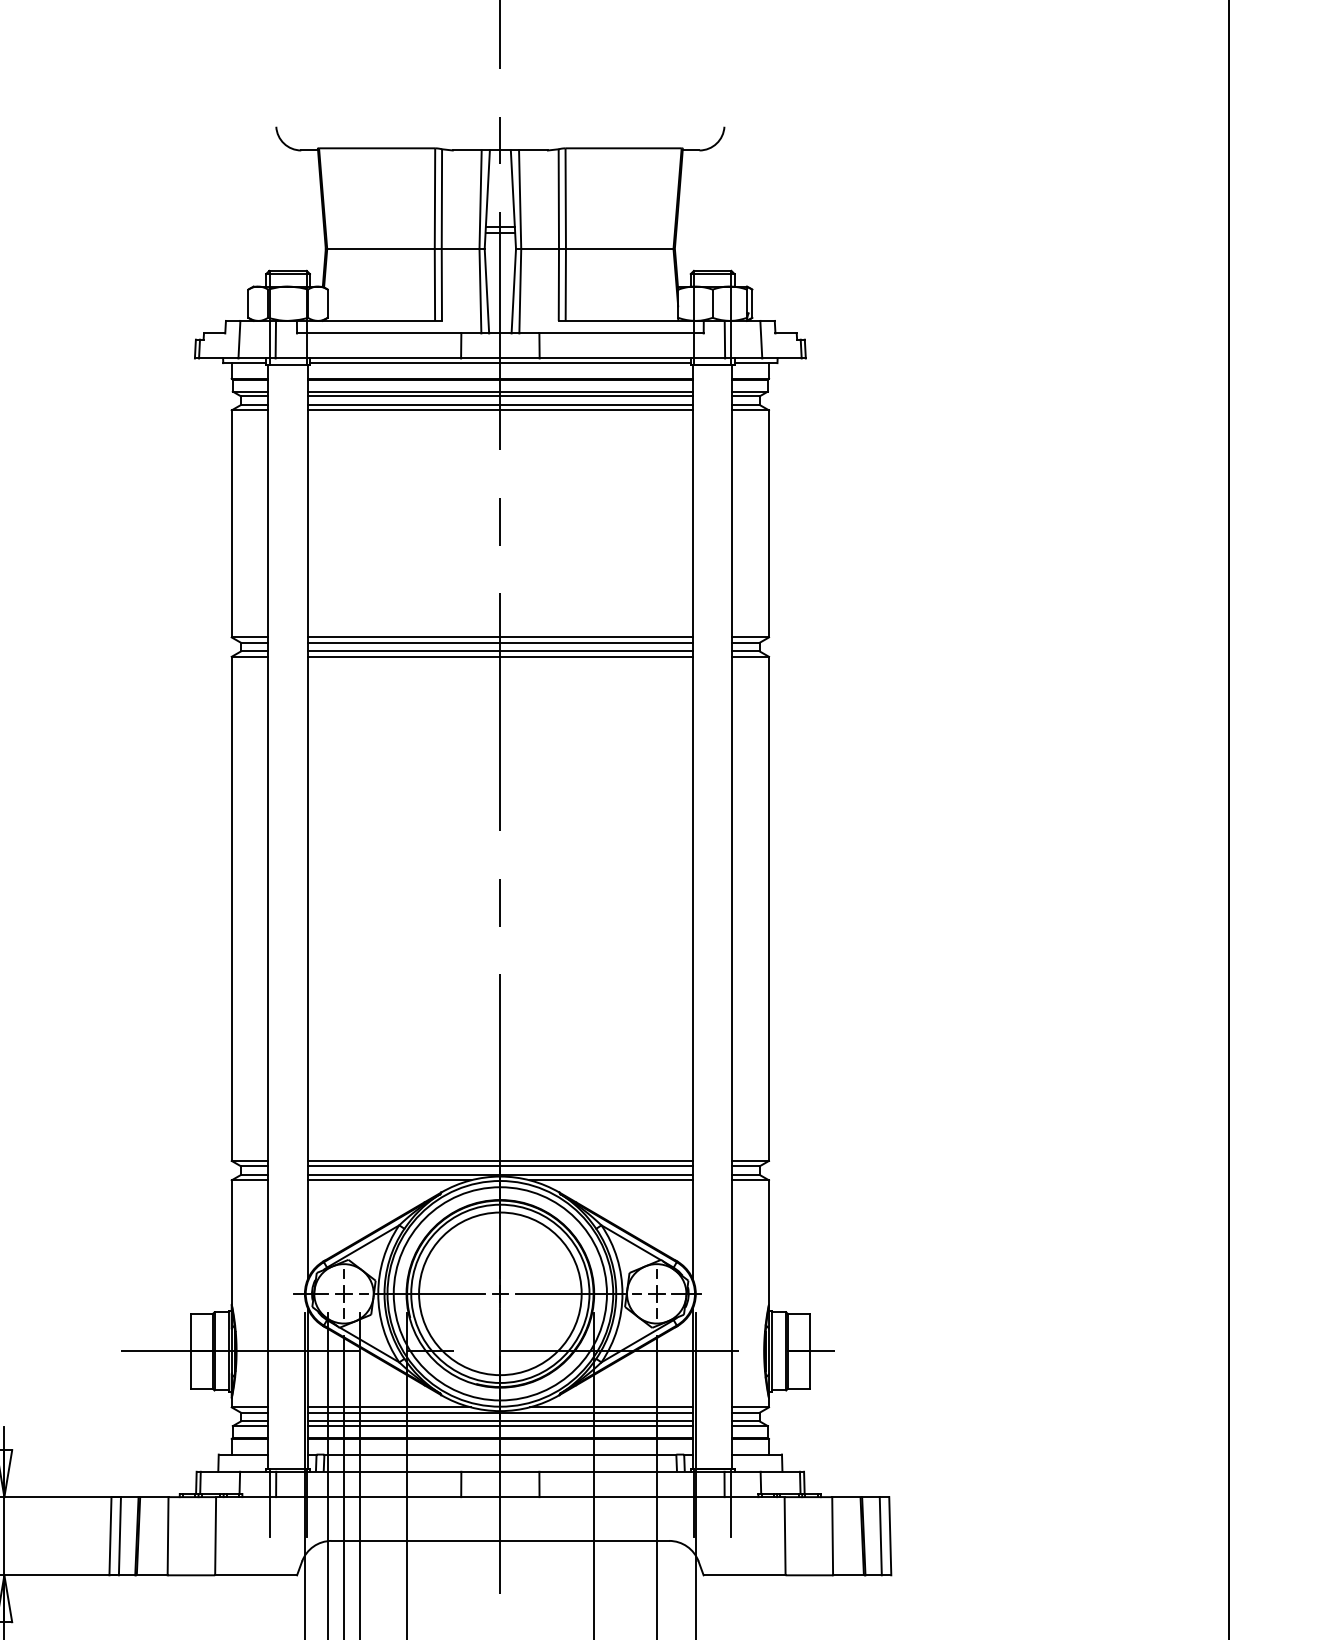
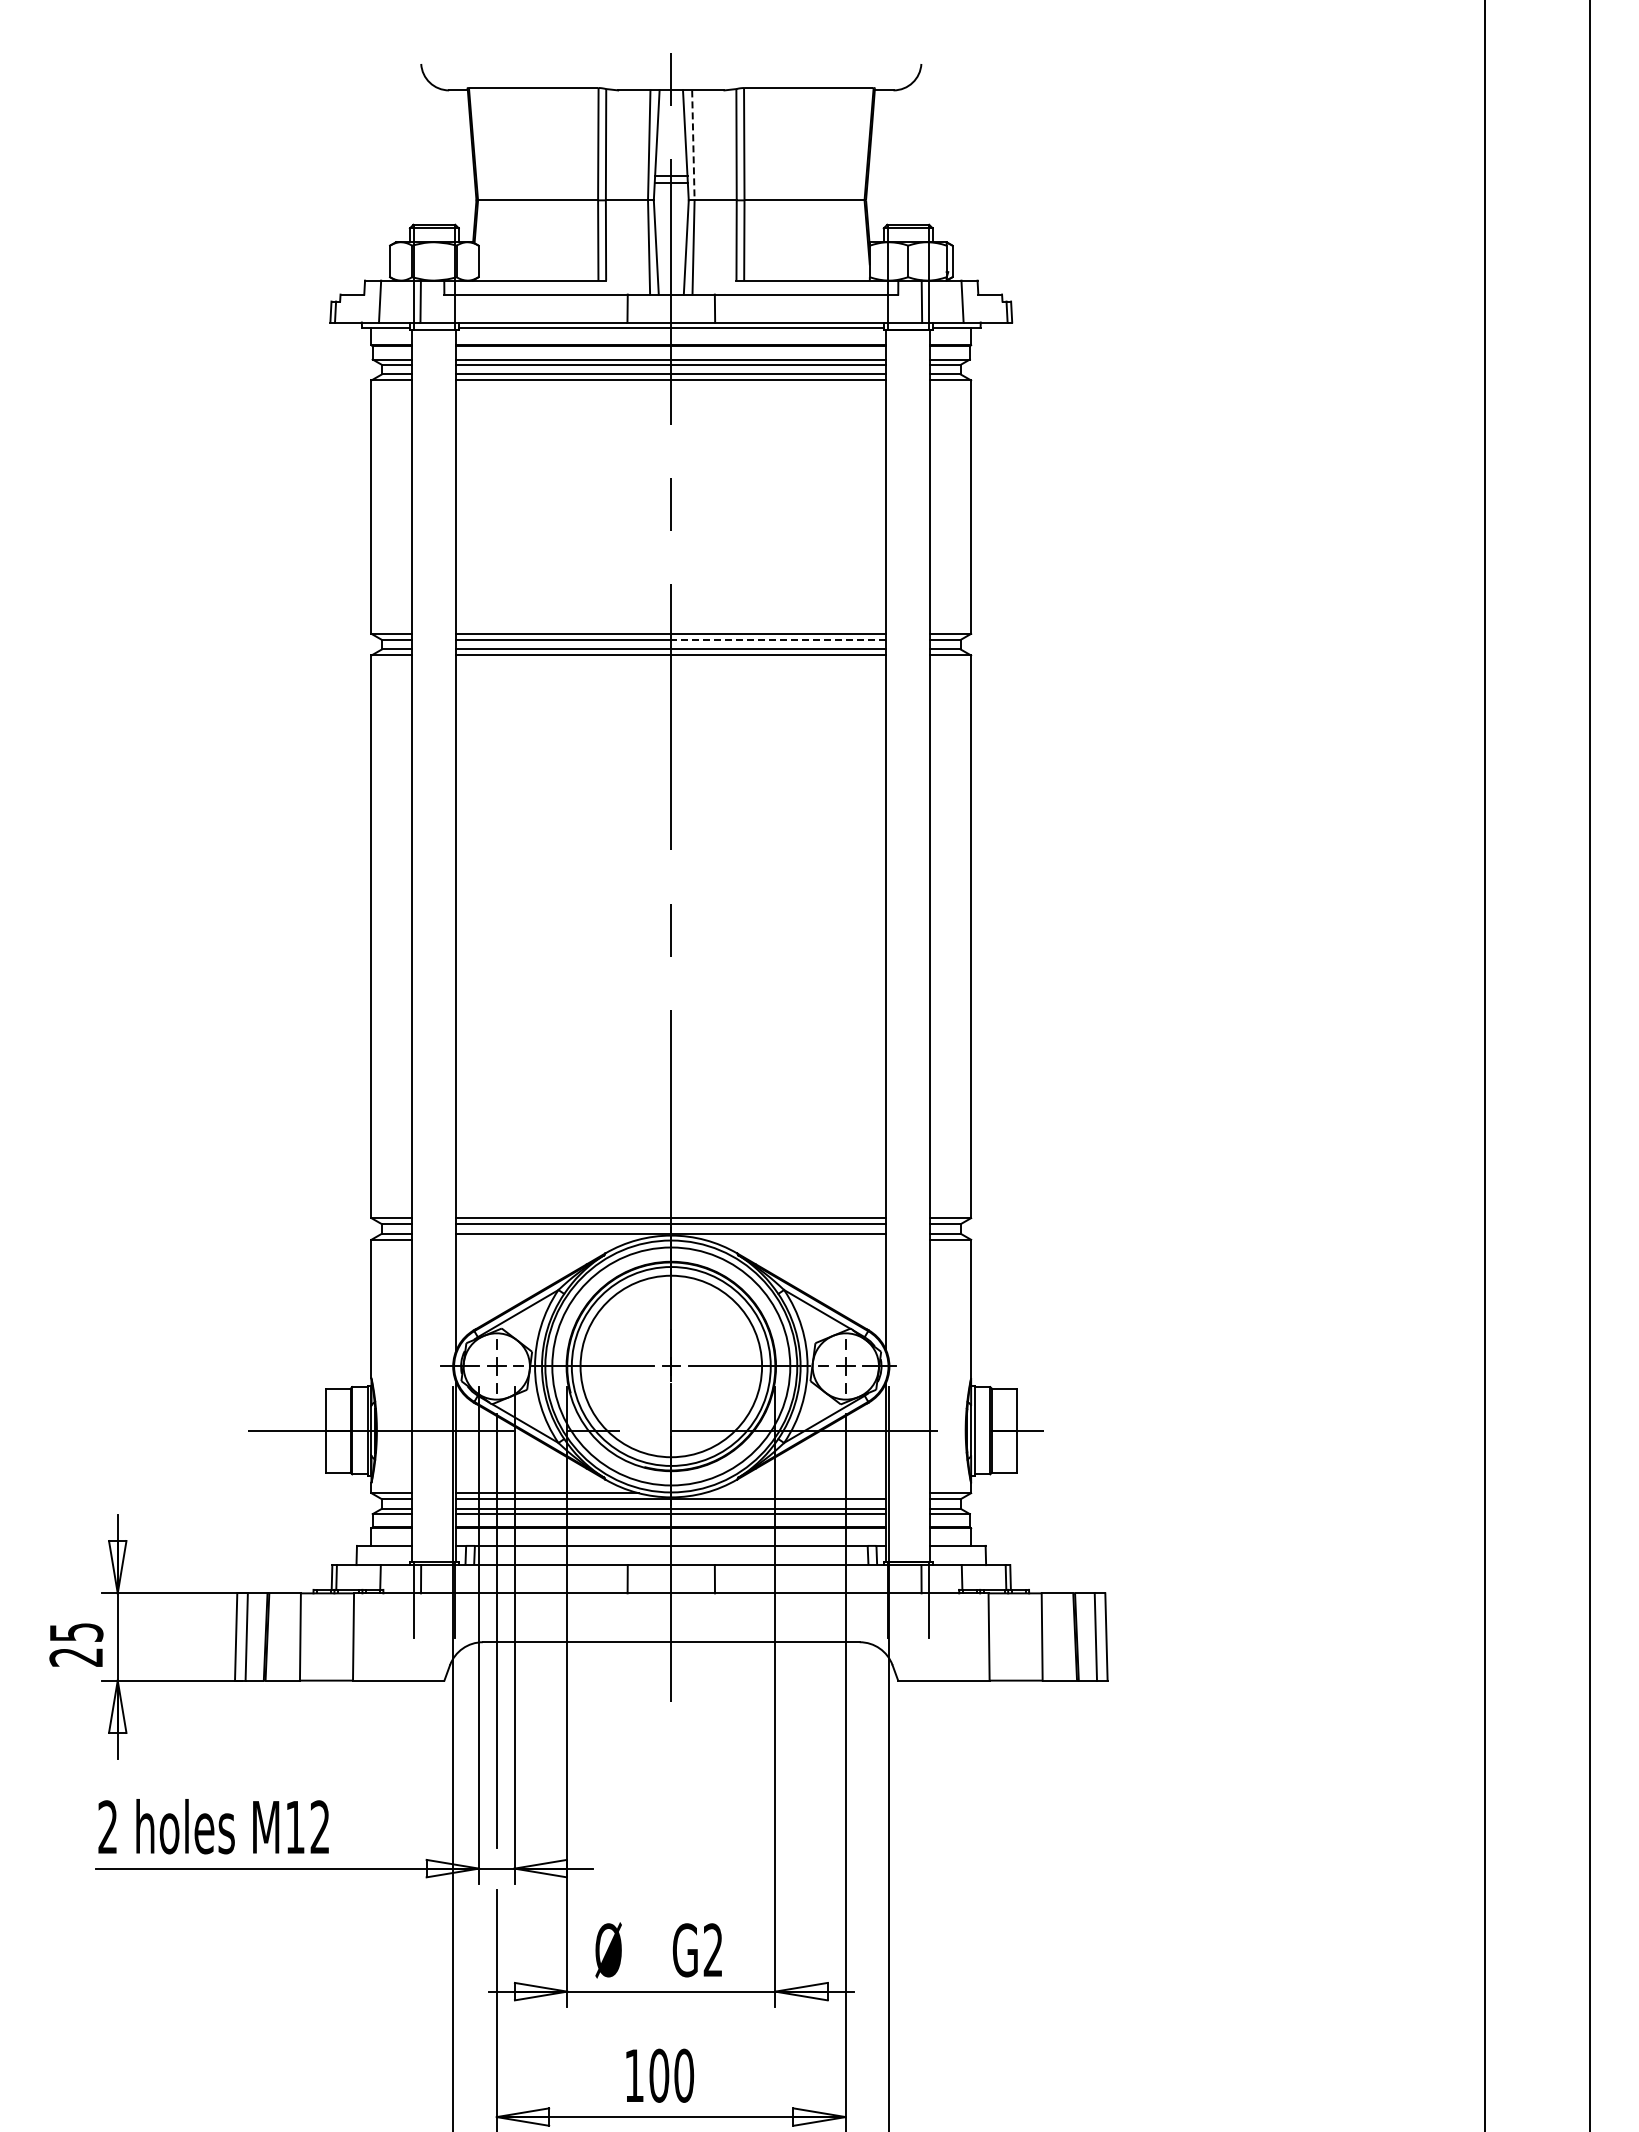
line: (520, 199) -> (693, 145), solid -> dashed
line: (596, 642) -> (778, 639), solid -> dashed
line: (389, 1180) -> (547, 1239), removed
line: (611, 1180) -> (795, 1239), removed
line: (611, 1407) -> (795, 1493), removed

